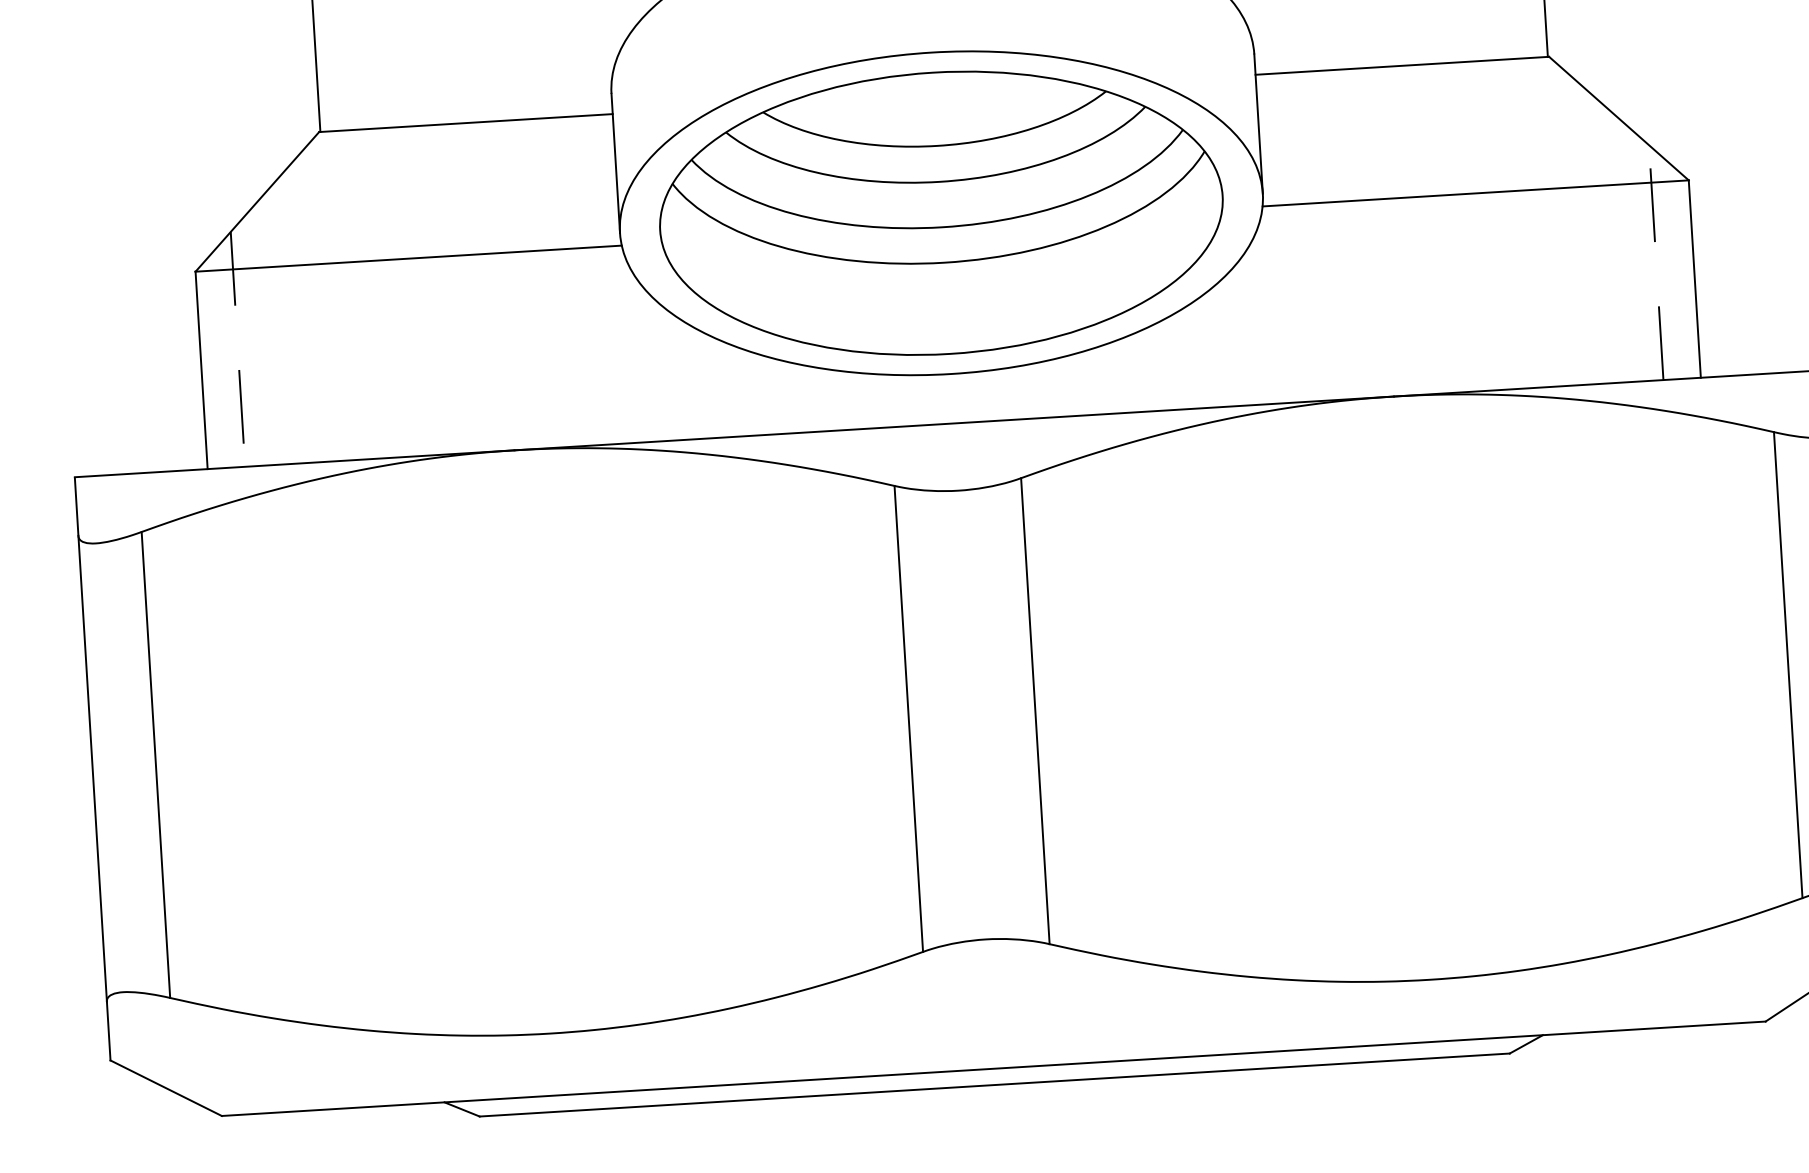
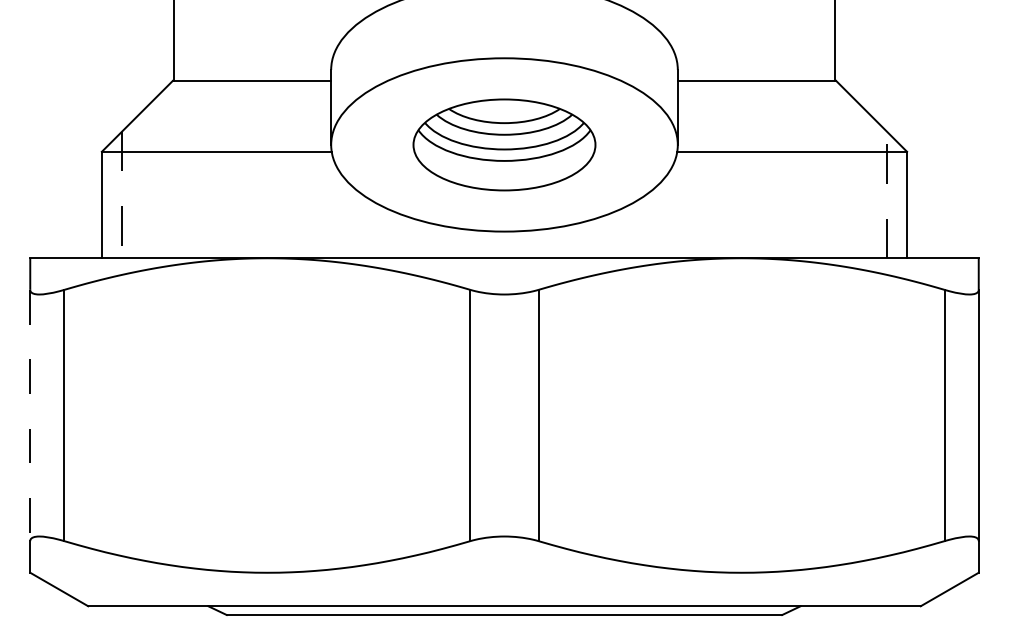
part: (941, 212) -> (504, 144), size x0.6
line: (93, 768) -> (30, 415), solid -> dashed

